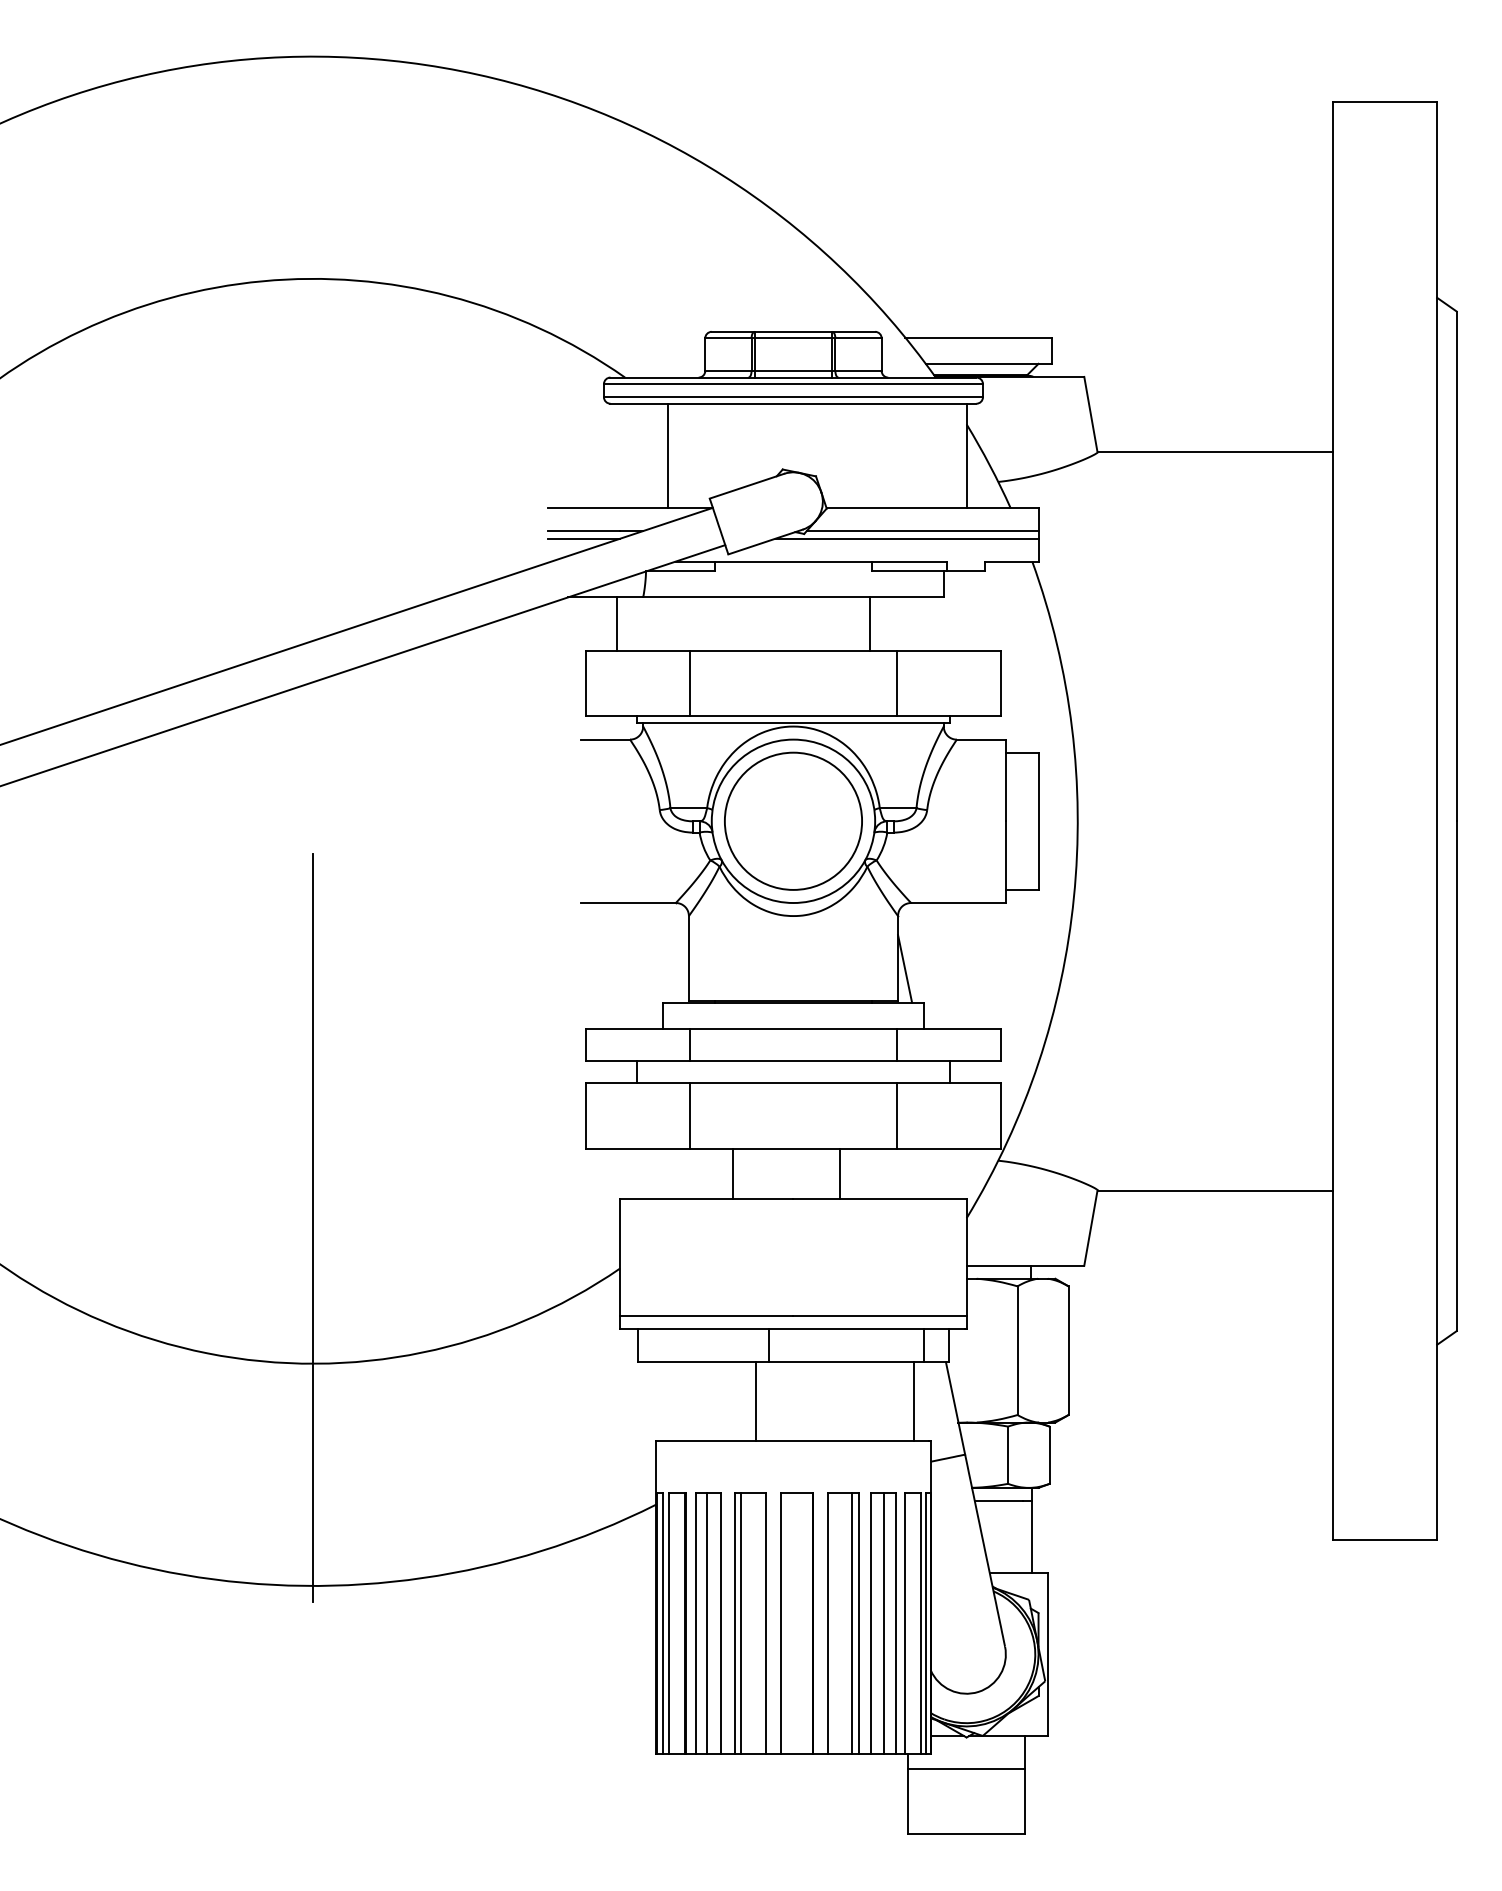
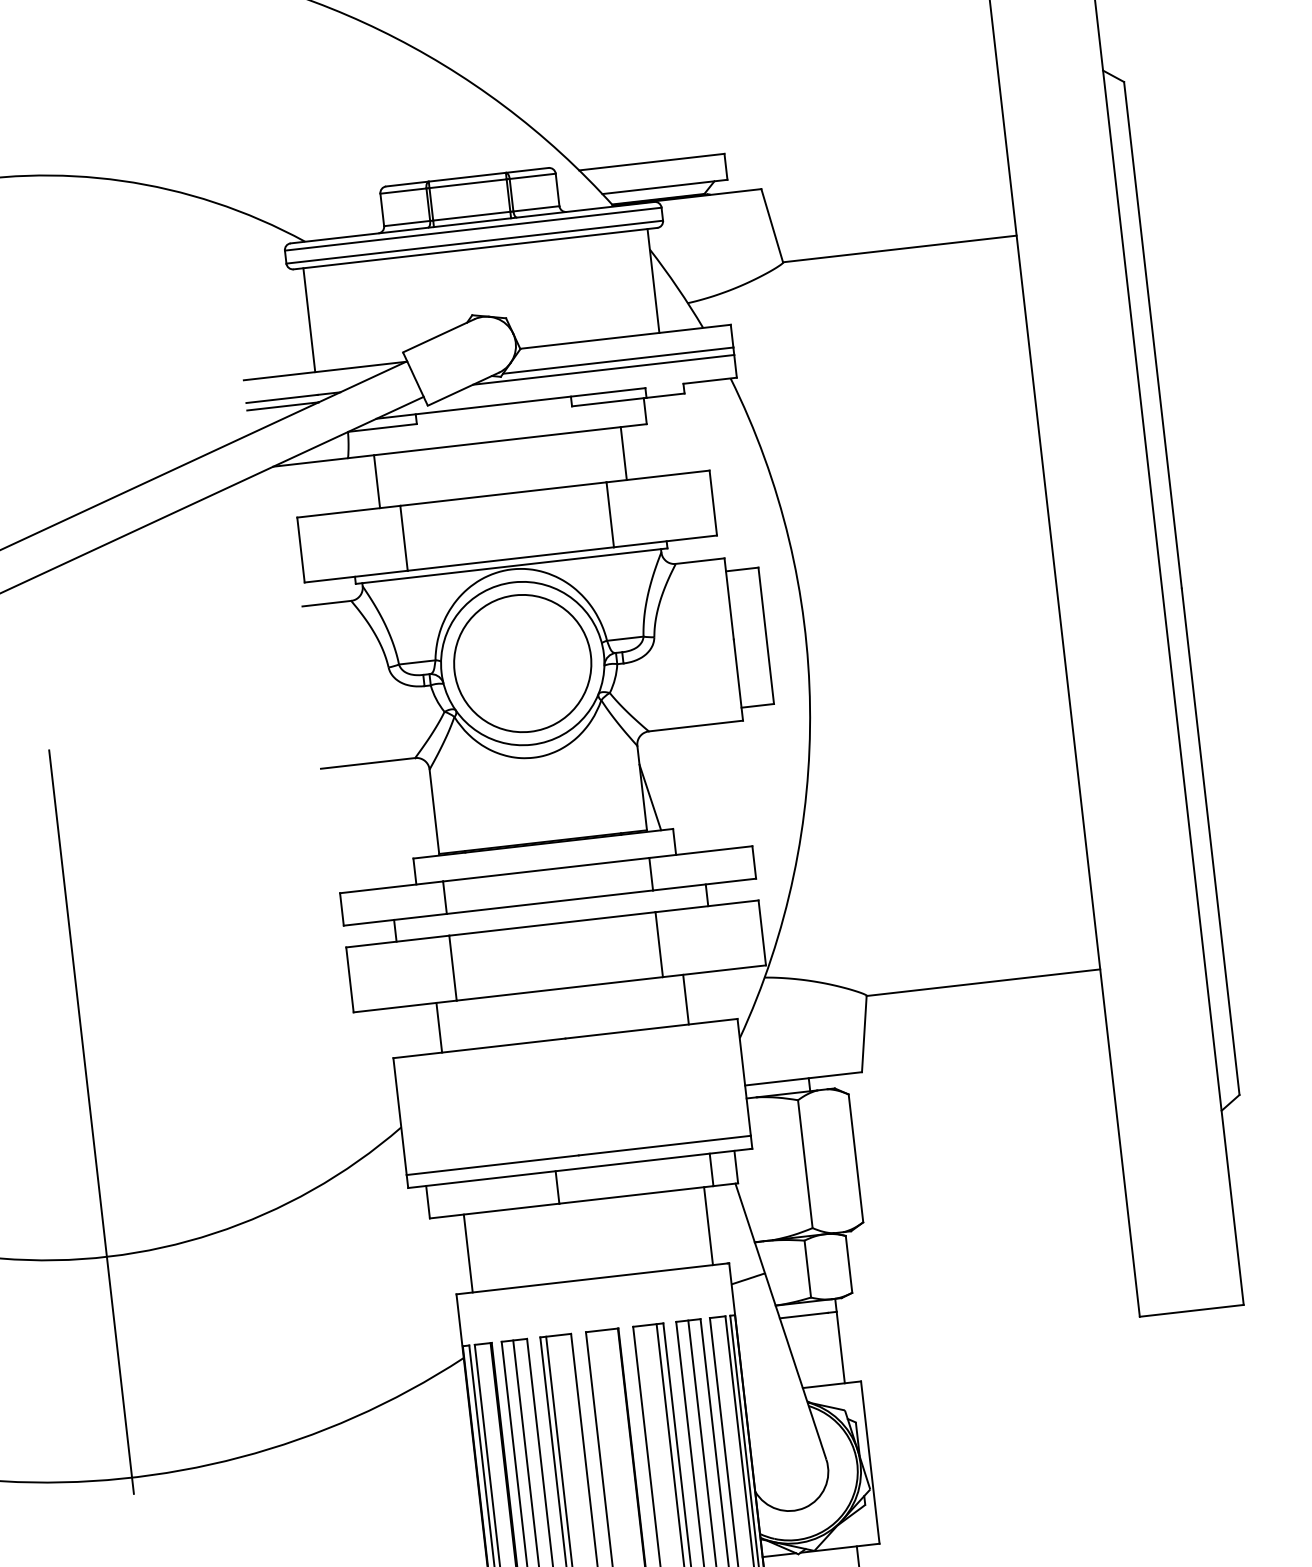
line: (668, 455) -> (309, 319), moved
line: (617, 623) -> (377, 481), moved
line: (869, 623) -> (623, 452), moved
line: (733, 1173) -> (439, 1027), moved
line: (839, 1173) -> (685, 999), moved
line: (755, 1401) -> (468, 1253), moved

